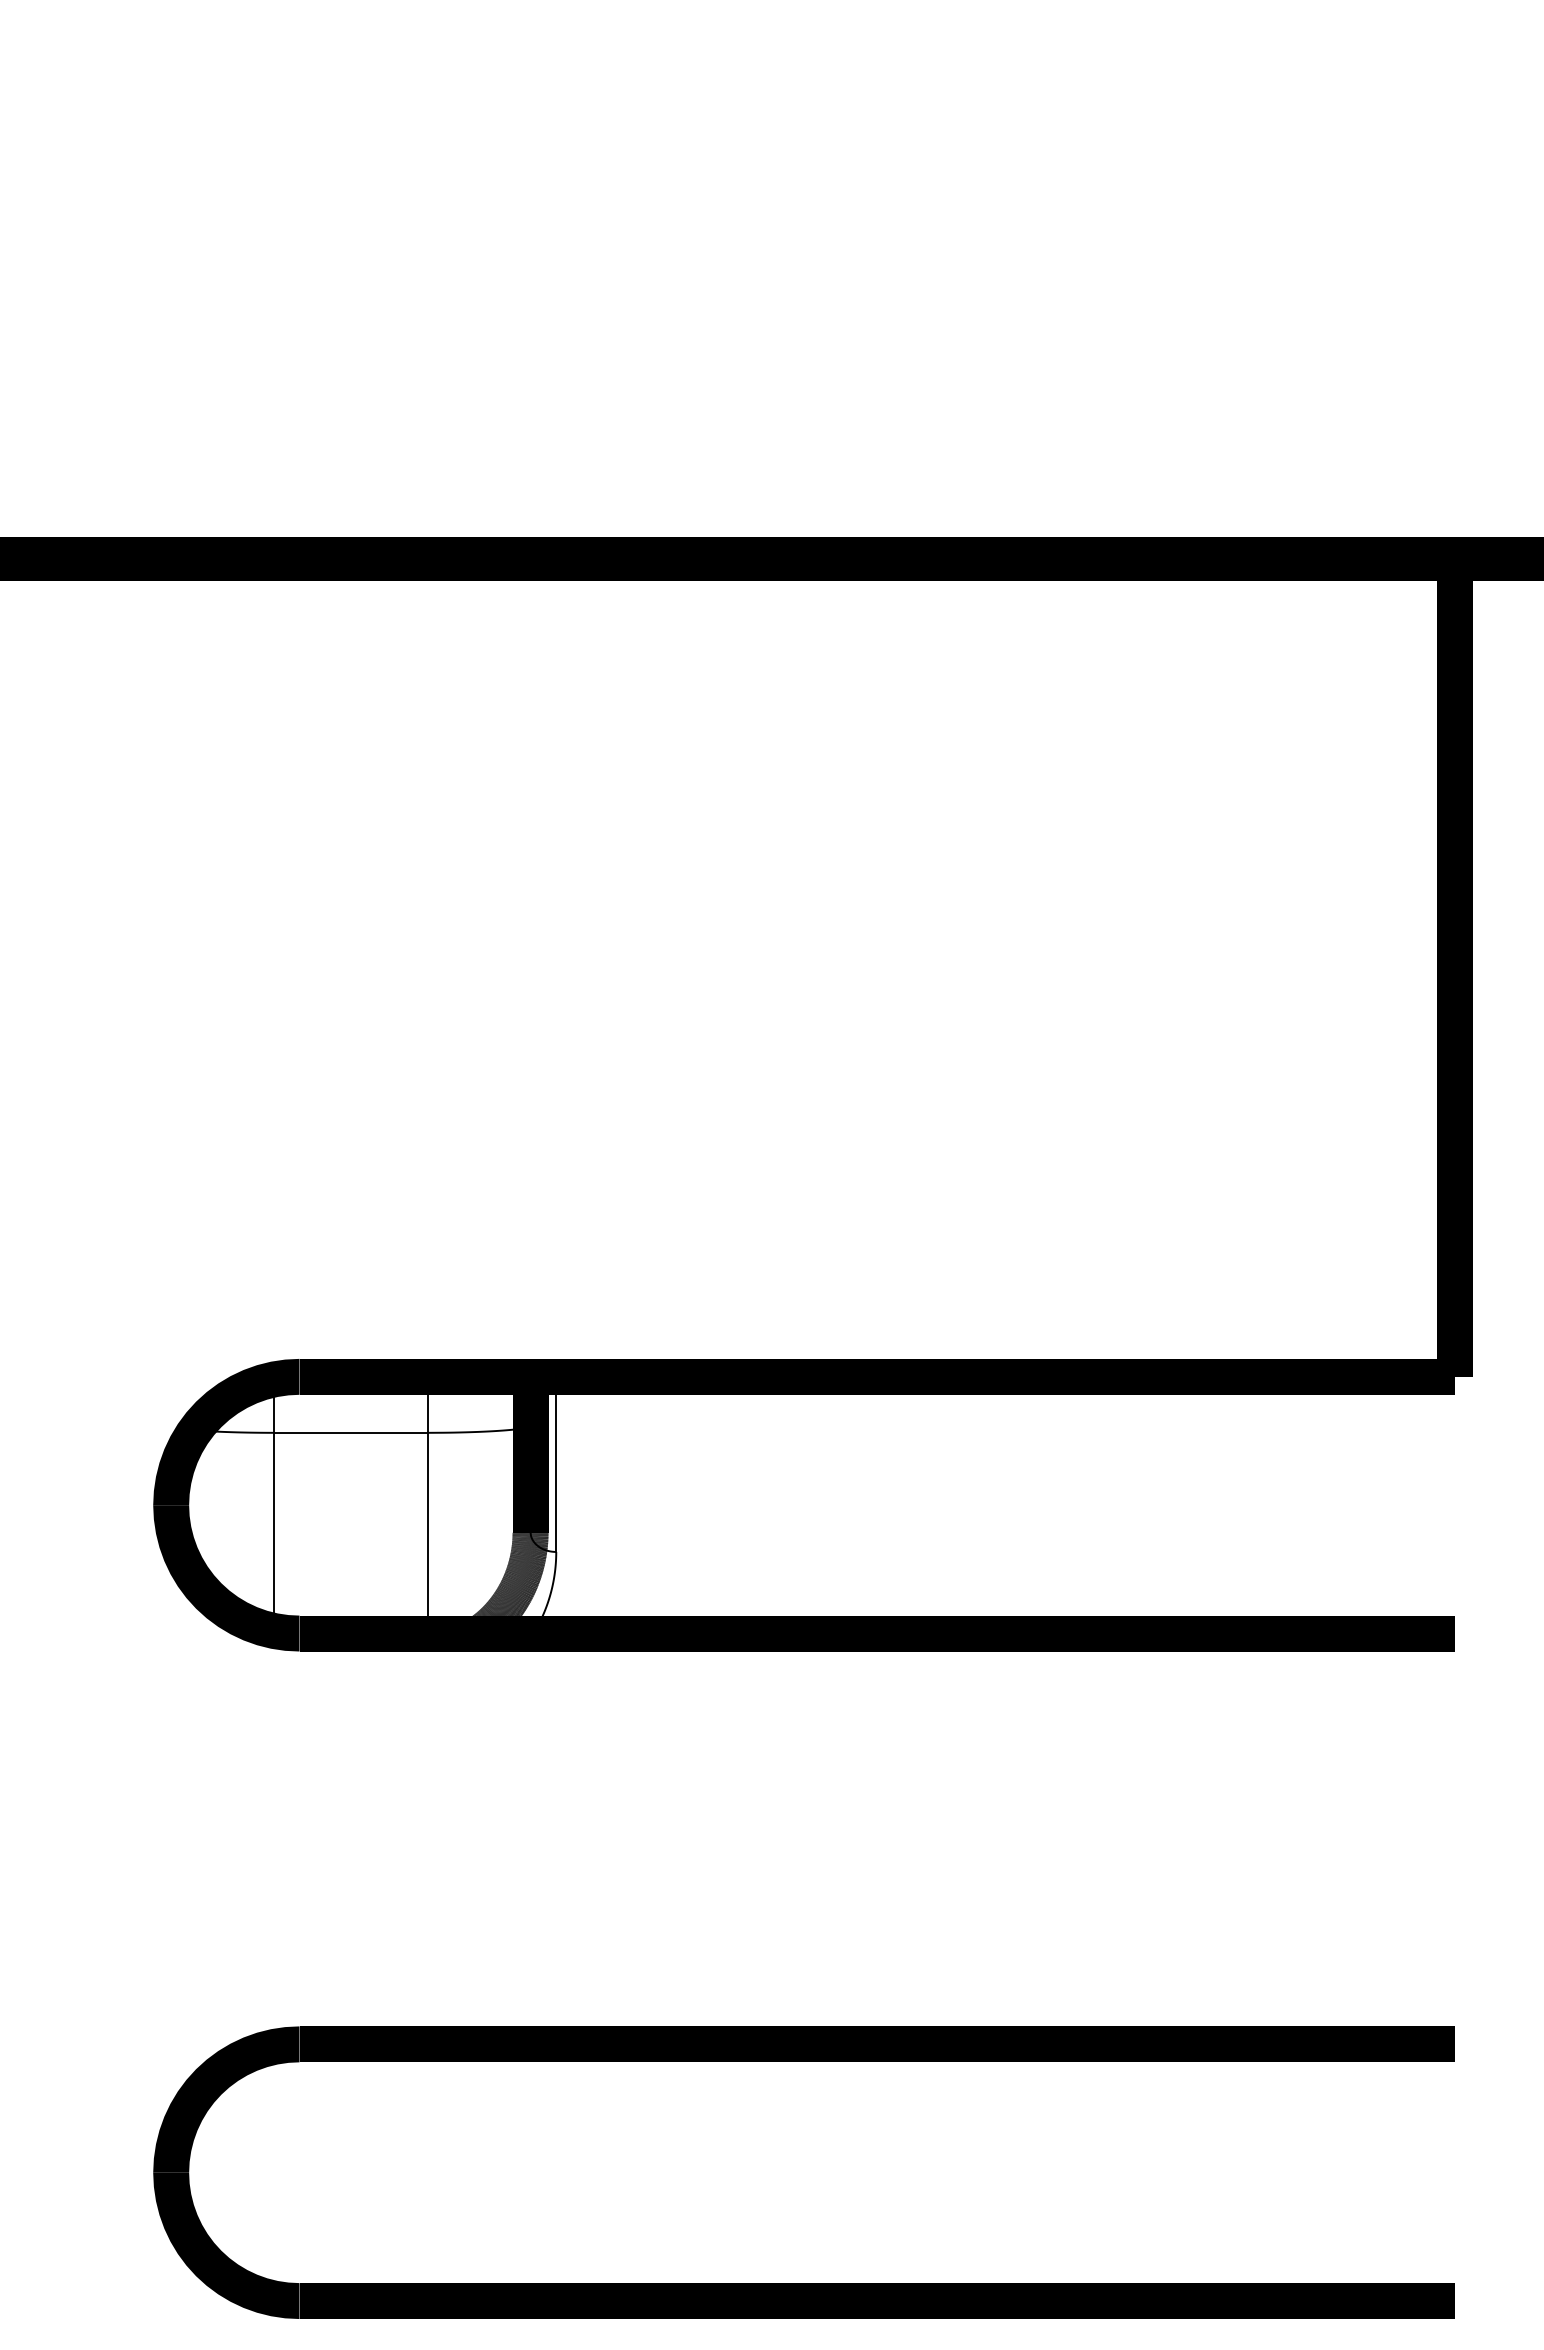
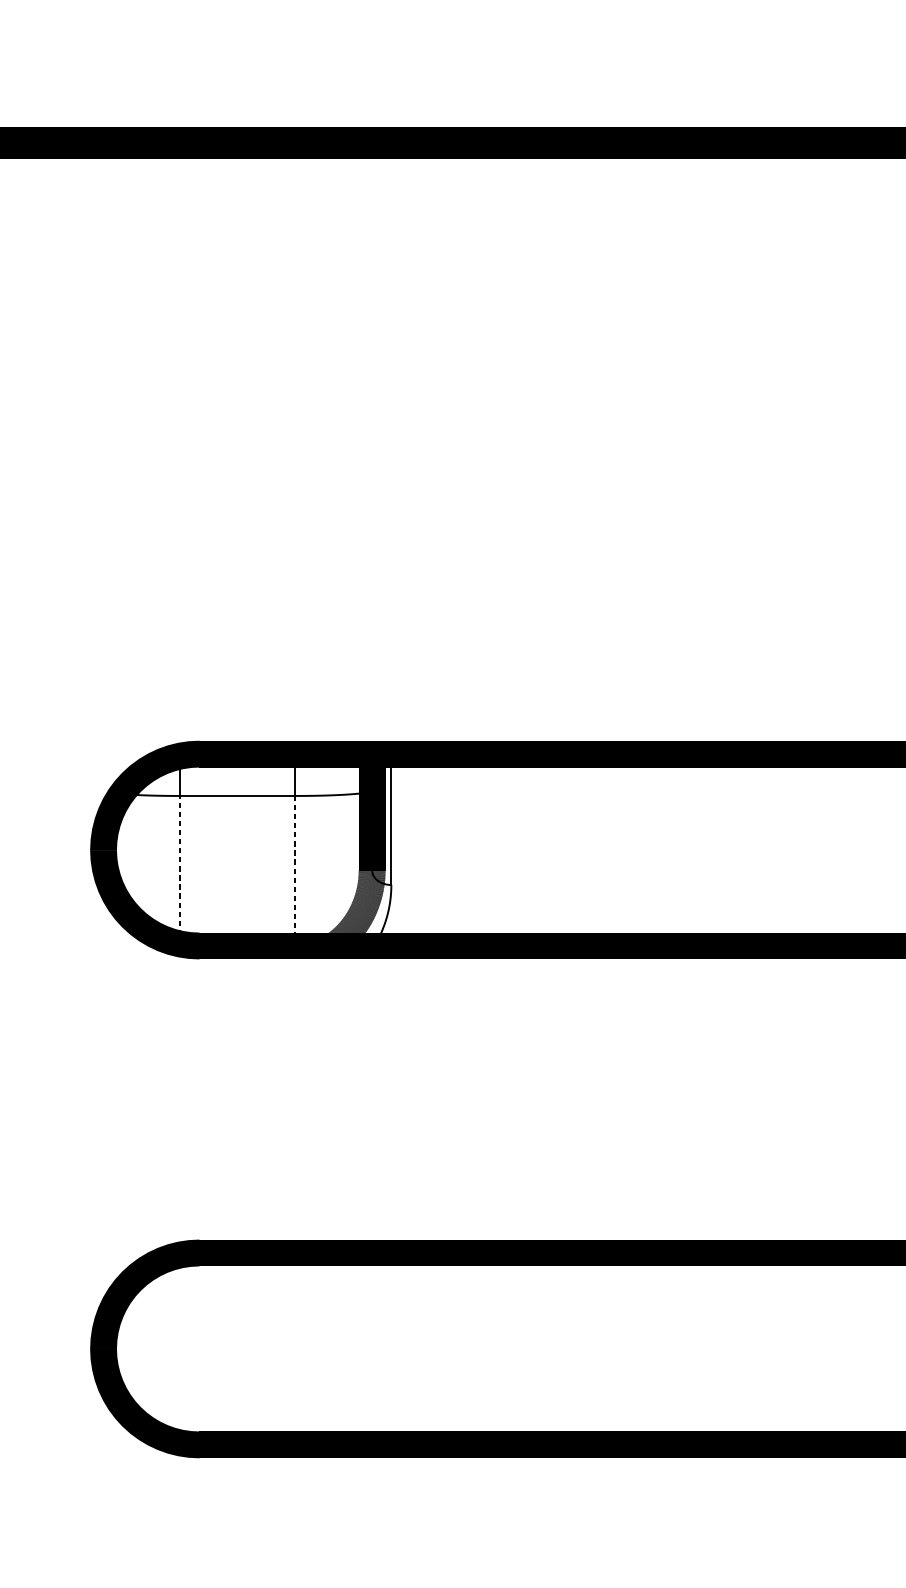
line: (273, 1531) -> (180, 869), solid -> dashed
line: (427, 1533) -> (295, 871), solid -> dashed

